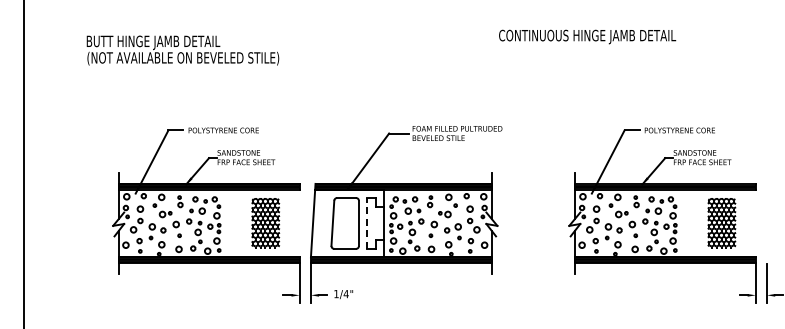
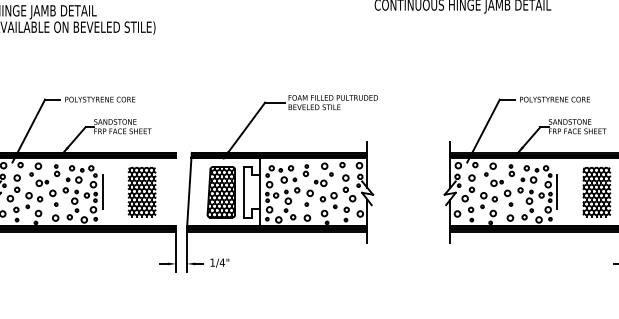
line: (367, 222) -> (243, 191), dashed -> solid
line: (226, 223) -> (103, 192), added
hatch: (344, 223) -> (220, 192), added
line: (682, 223) -> (557, 192), added

